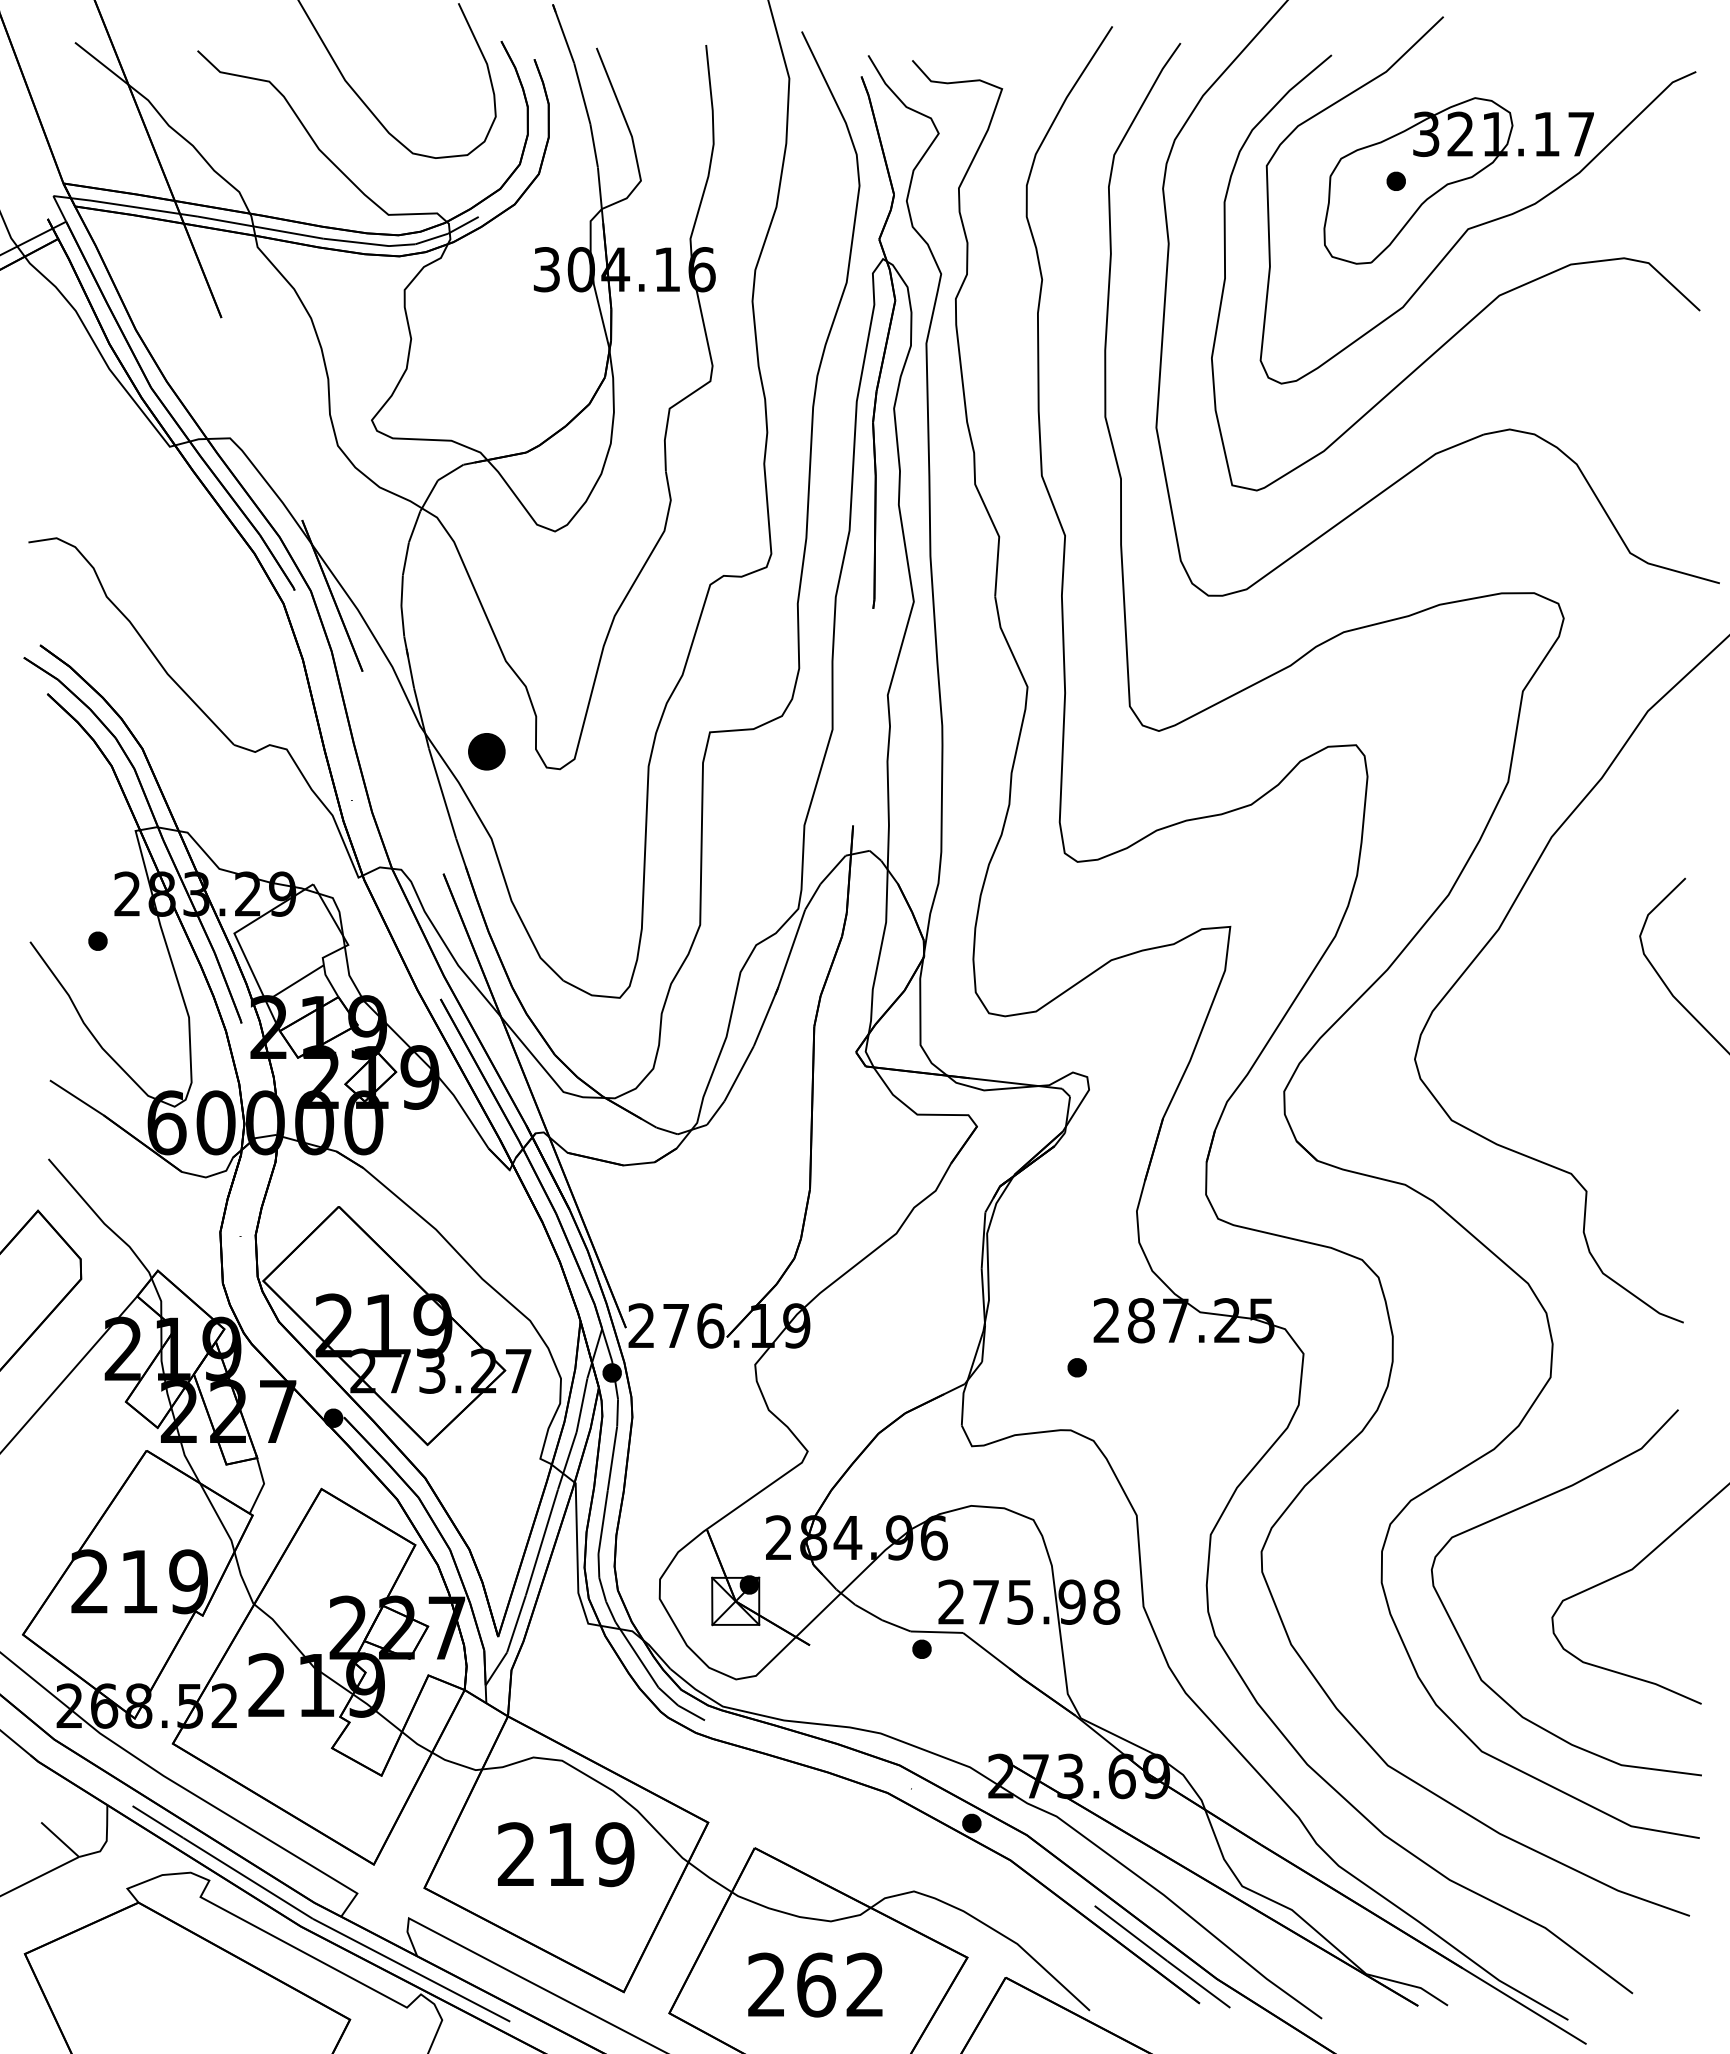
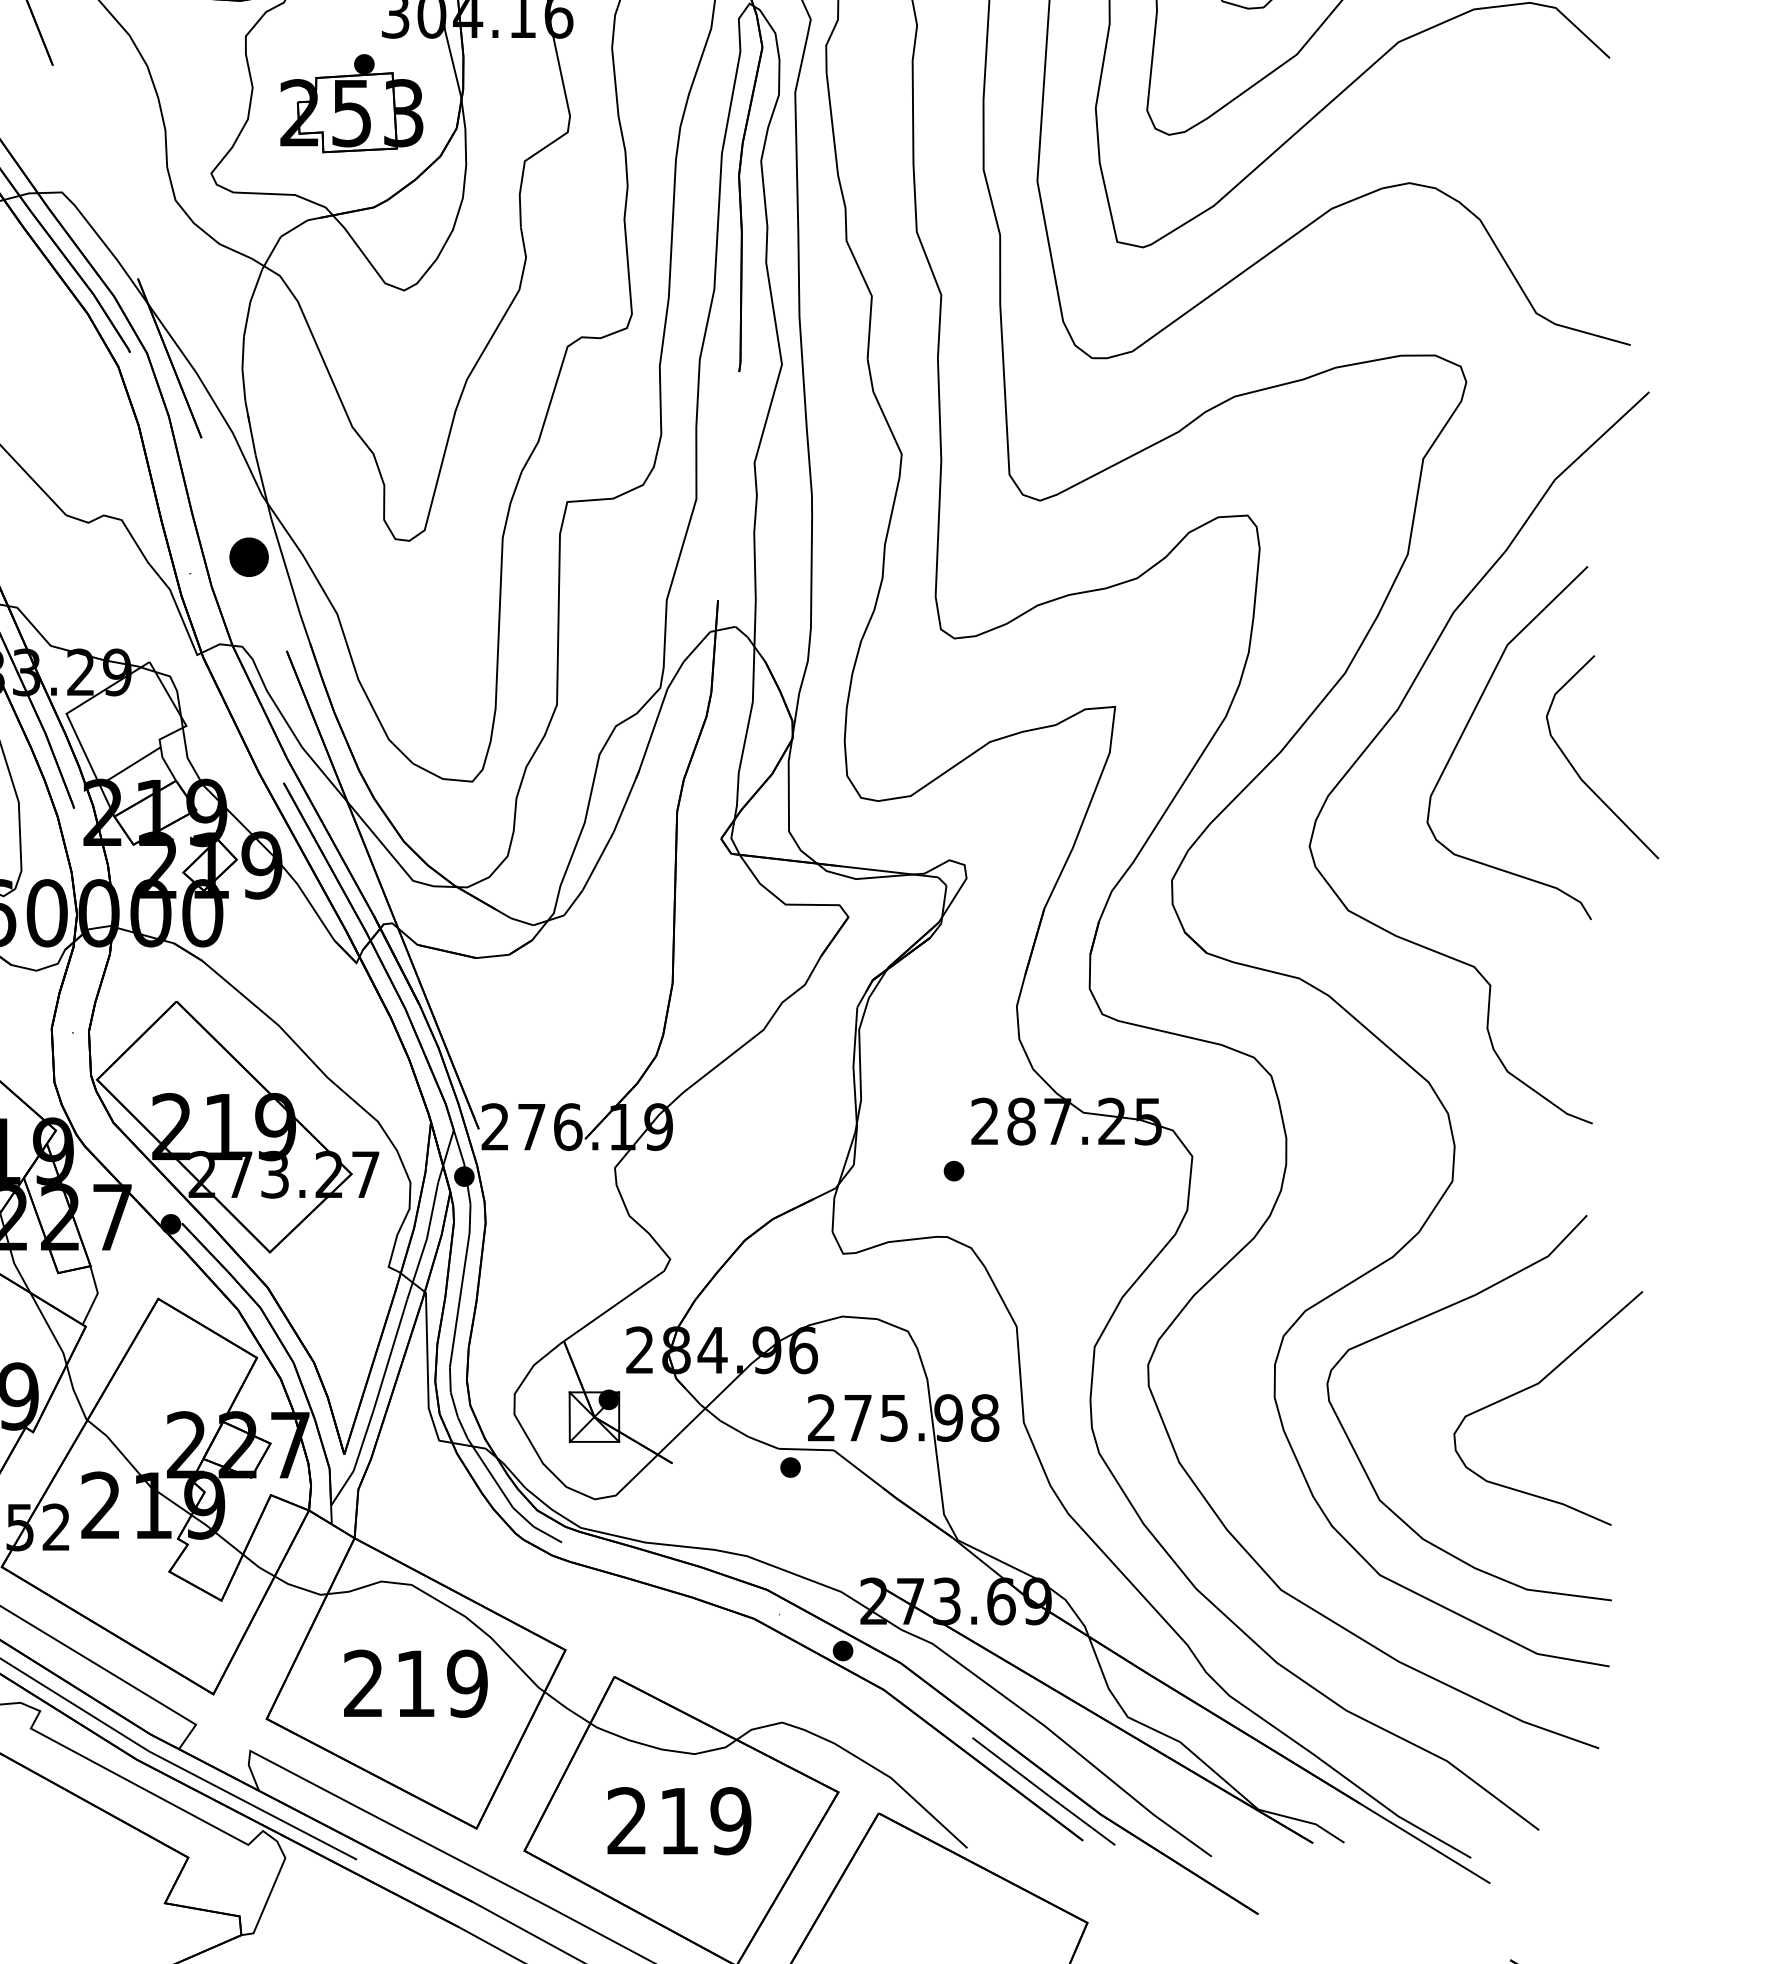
part: (505, 354) -> (352, 104), added
part: (486, 751) -> (248, 556), moved
curve: (1566, 942) -> (1469, 723), added
text: (840, 1984) -> (704, 1820), 262 -> 219

